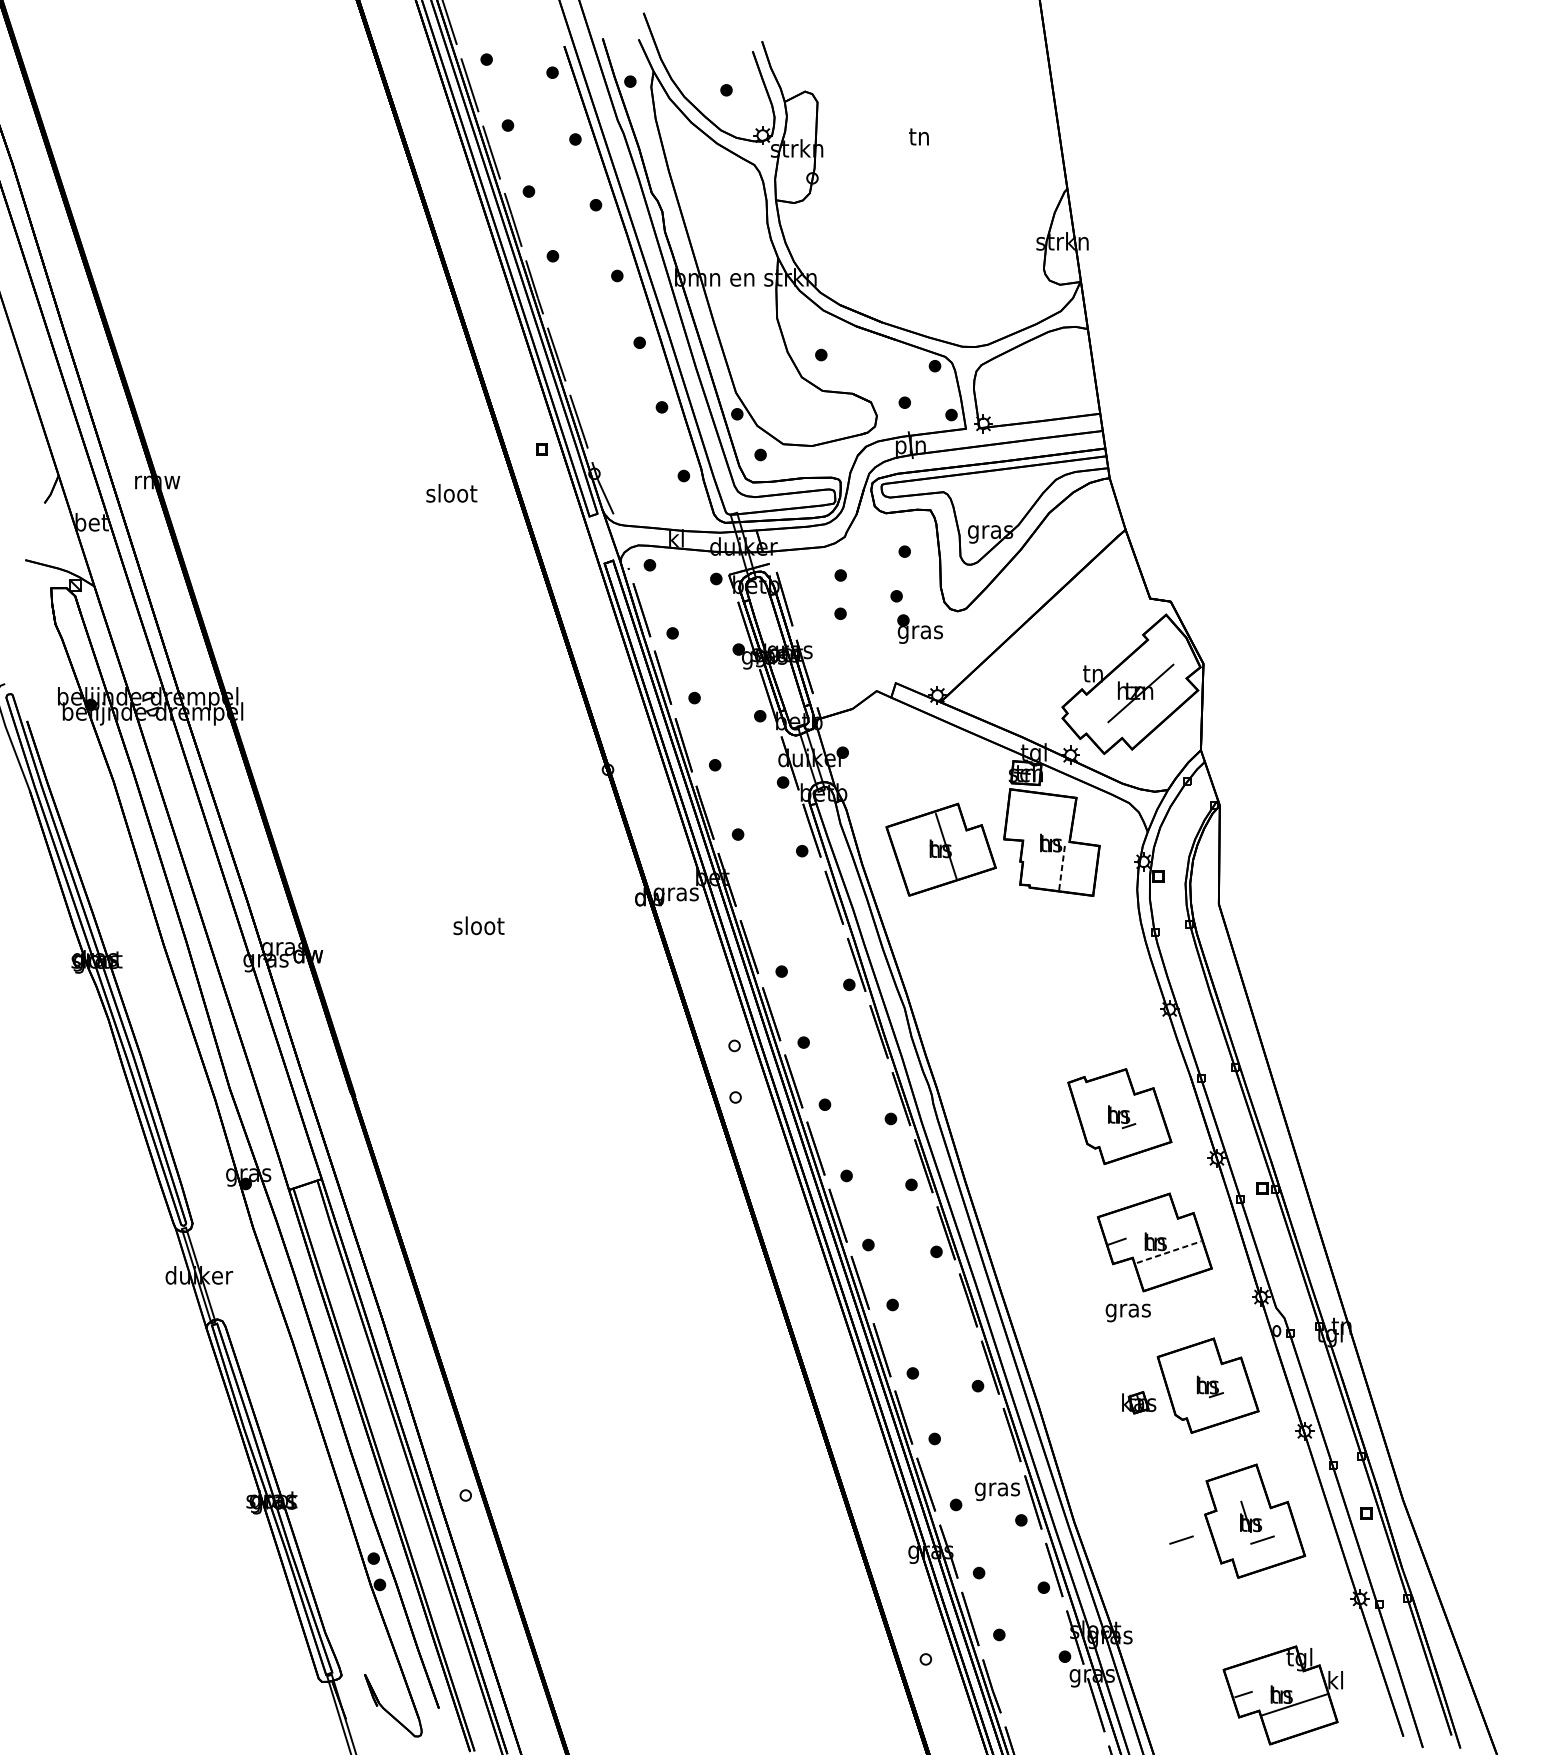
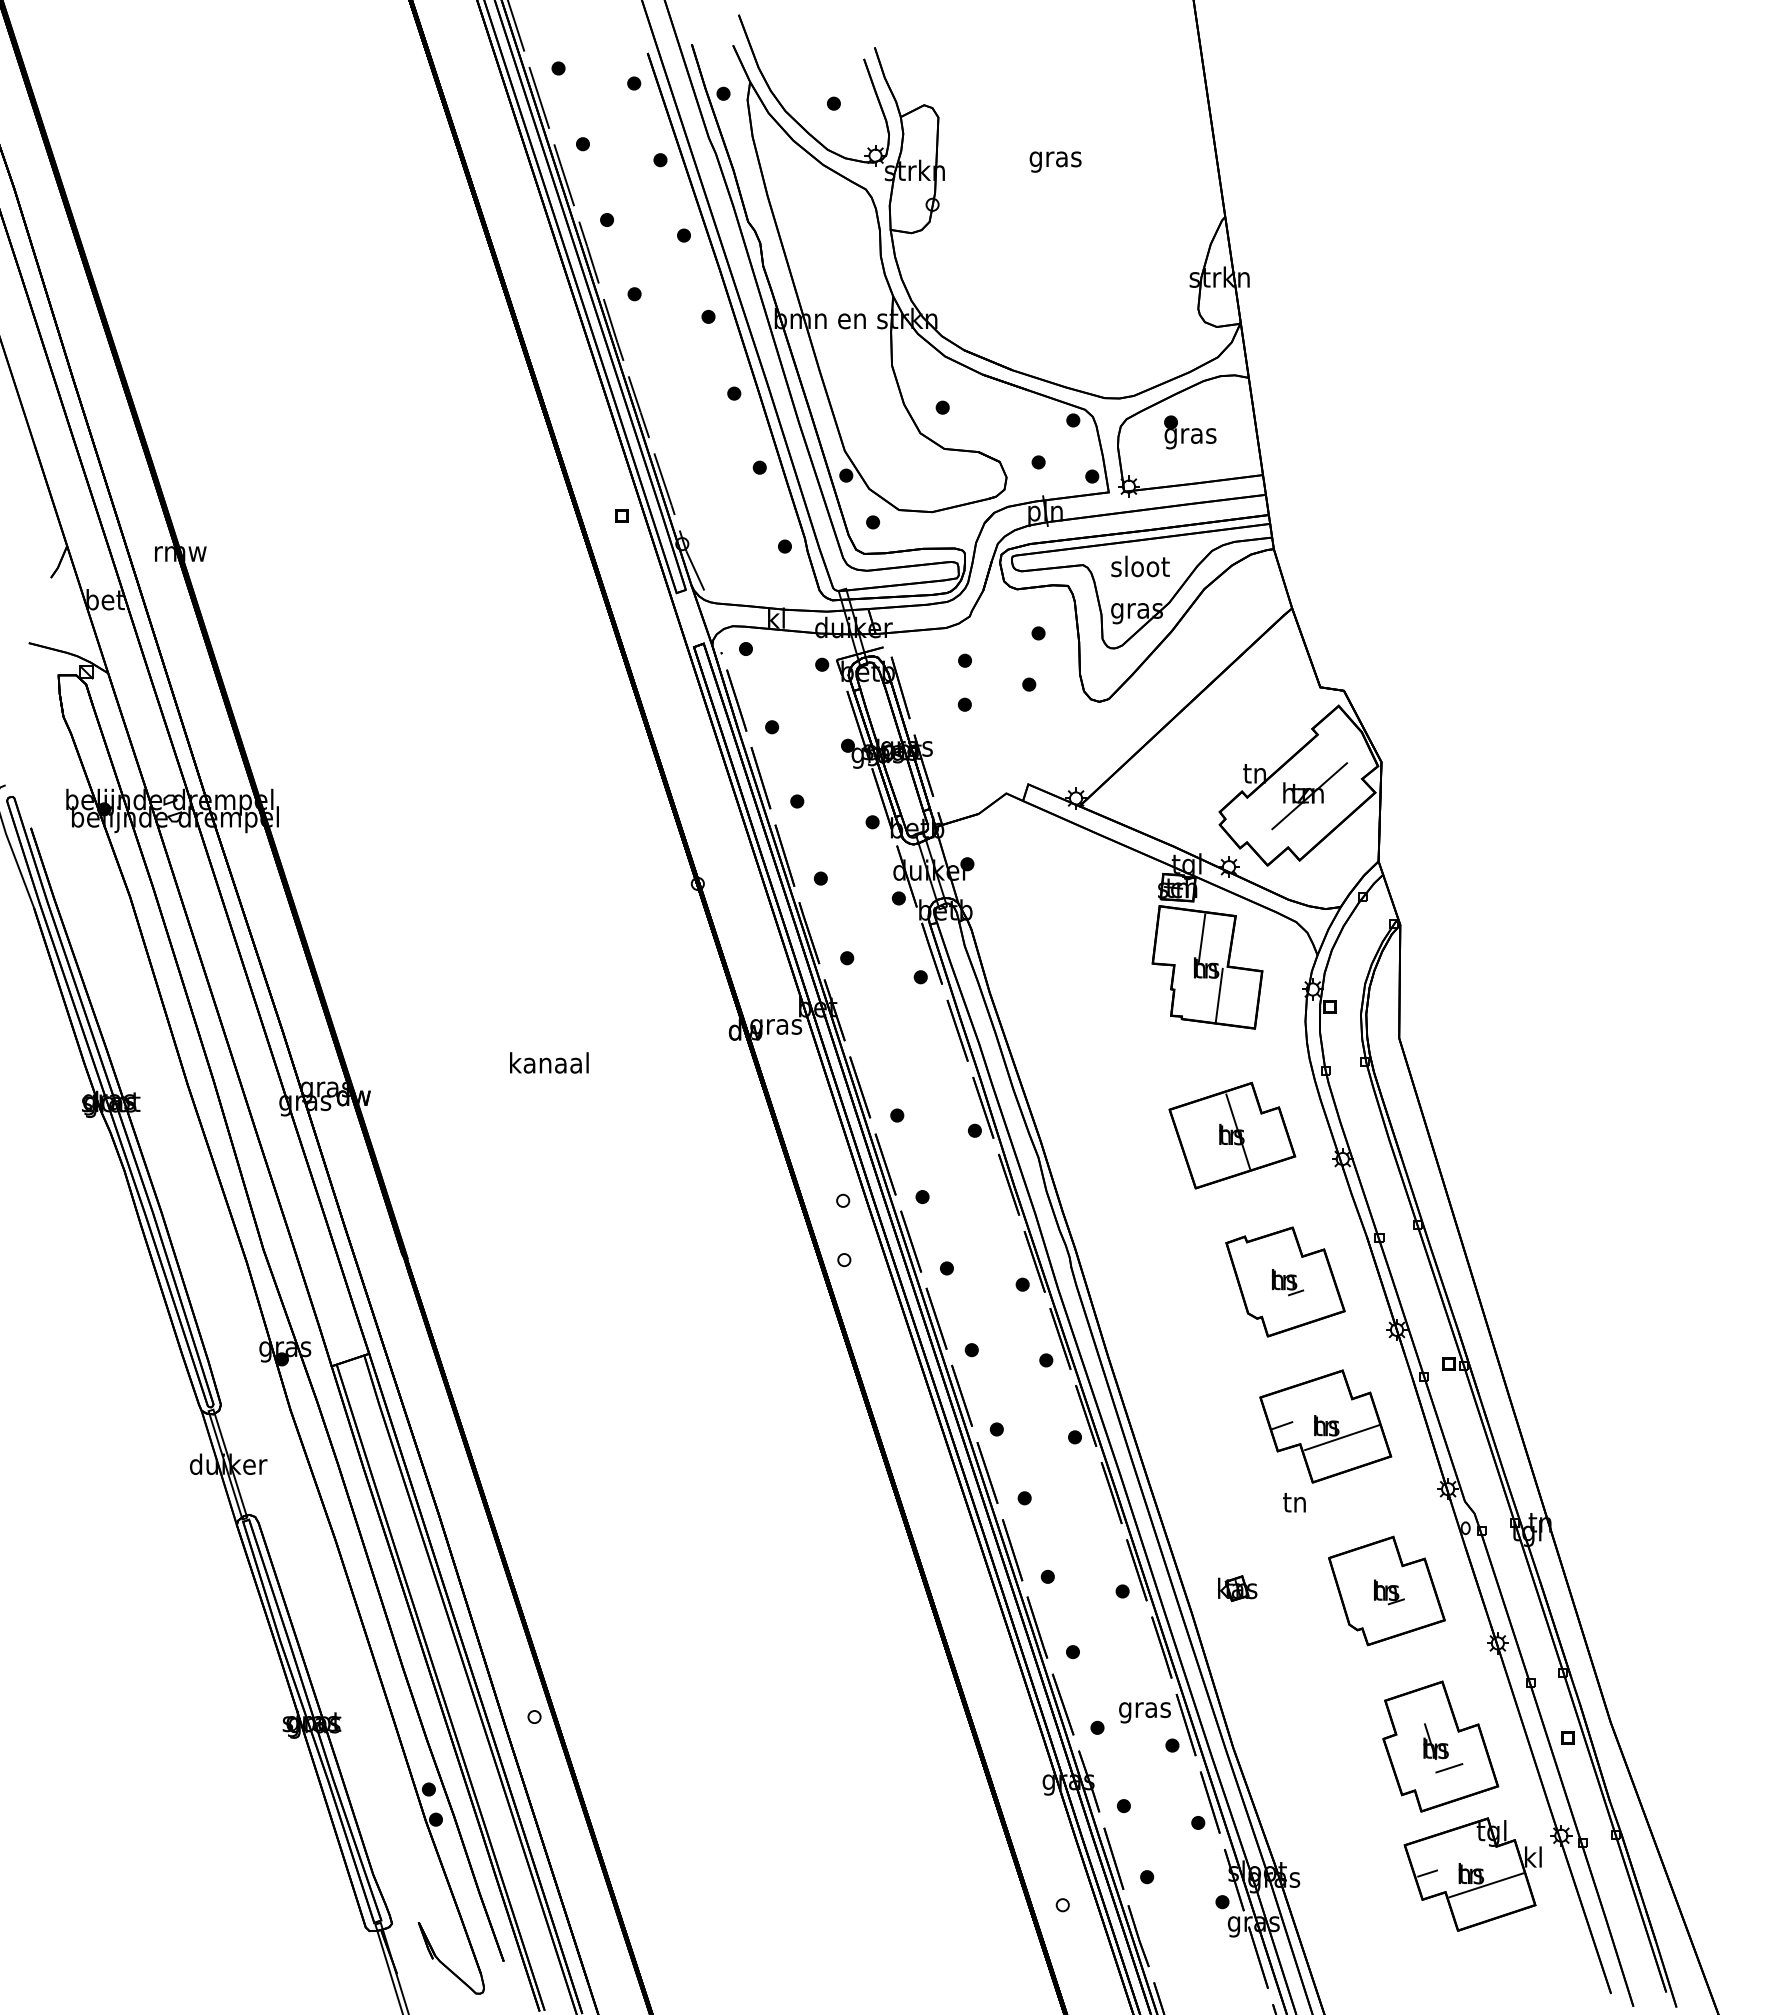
text: (919, 138) -> (1055, 159), tn -> gras
text: (451, 493) -> (1140, 566), moved
part: (920, 629) -> (1190, 432), moved
line: (1046, 817) -> (1201, 938), added
part: (941, 849) -> (1232, 1135), moved
line: (1062, 867) -> (1219, 995), dashed -> solid
text: (478, 925) -> (549, 1062), sloot -> kanaal
line: (1169, 1252) -> (1342, 1437), dashed -> solid
text: (1128, 1311) -> (1295, 1505), gras -> tn
part: (1139, 1402) -> (1237, 1588), moved
line: (1181, 1540) -> (1356, 1768), removed
part: (1282, 1695) -> (1472, 1874), moved

